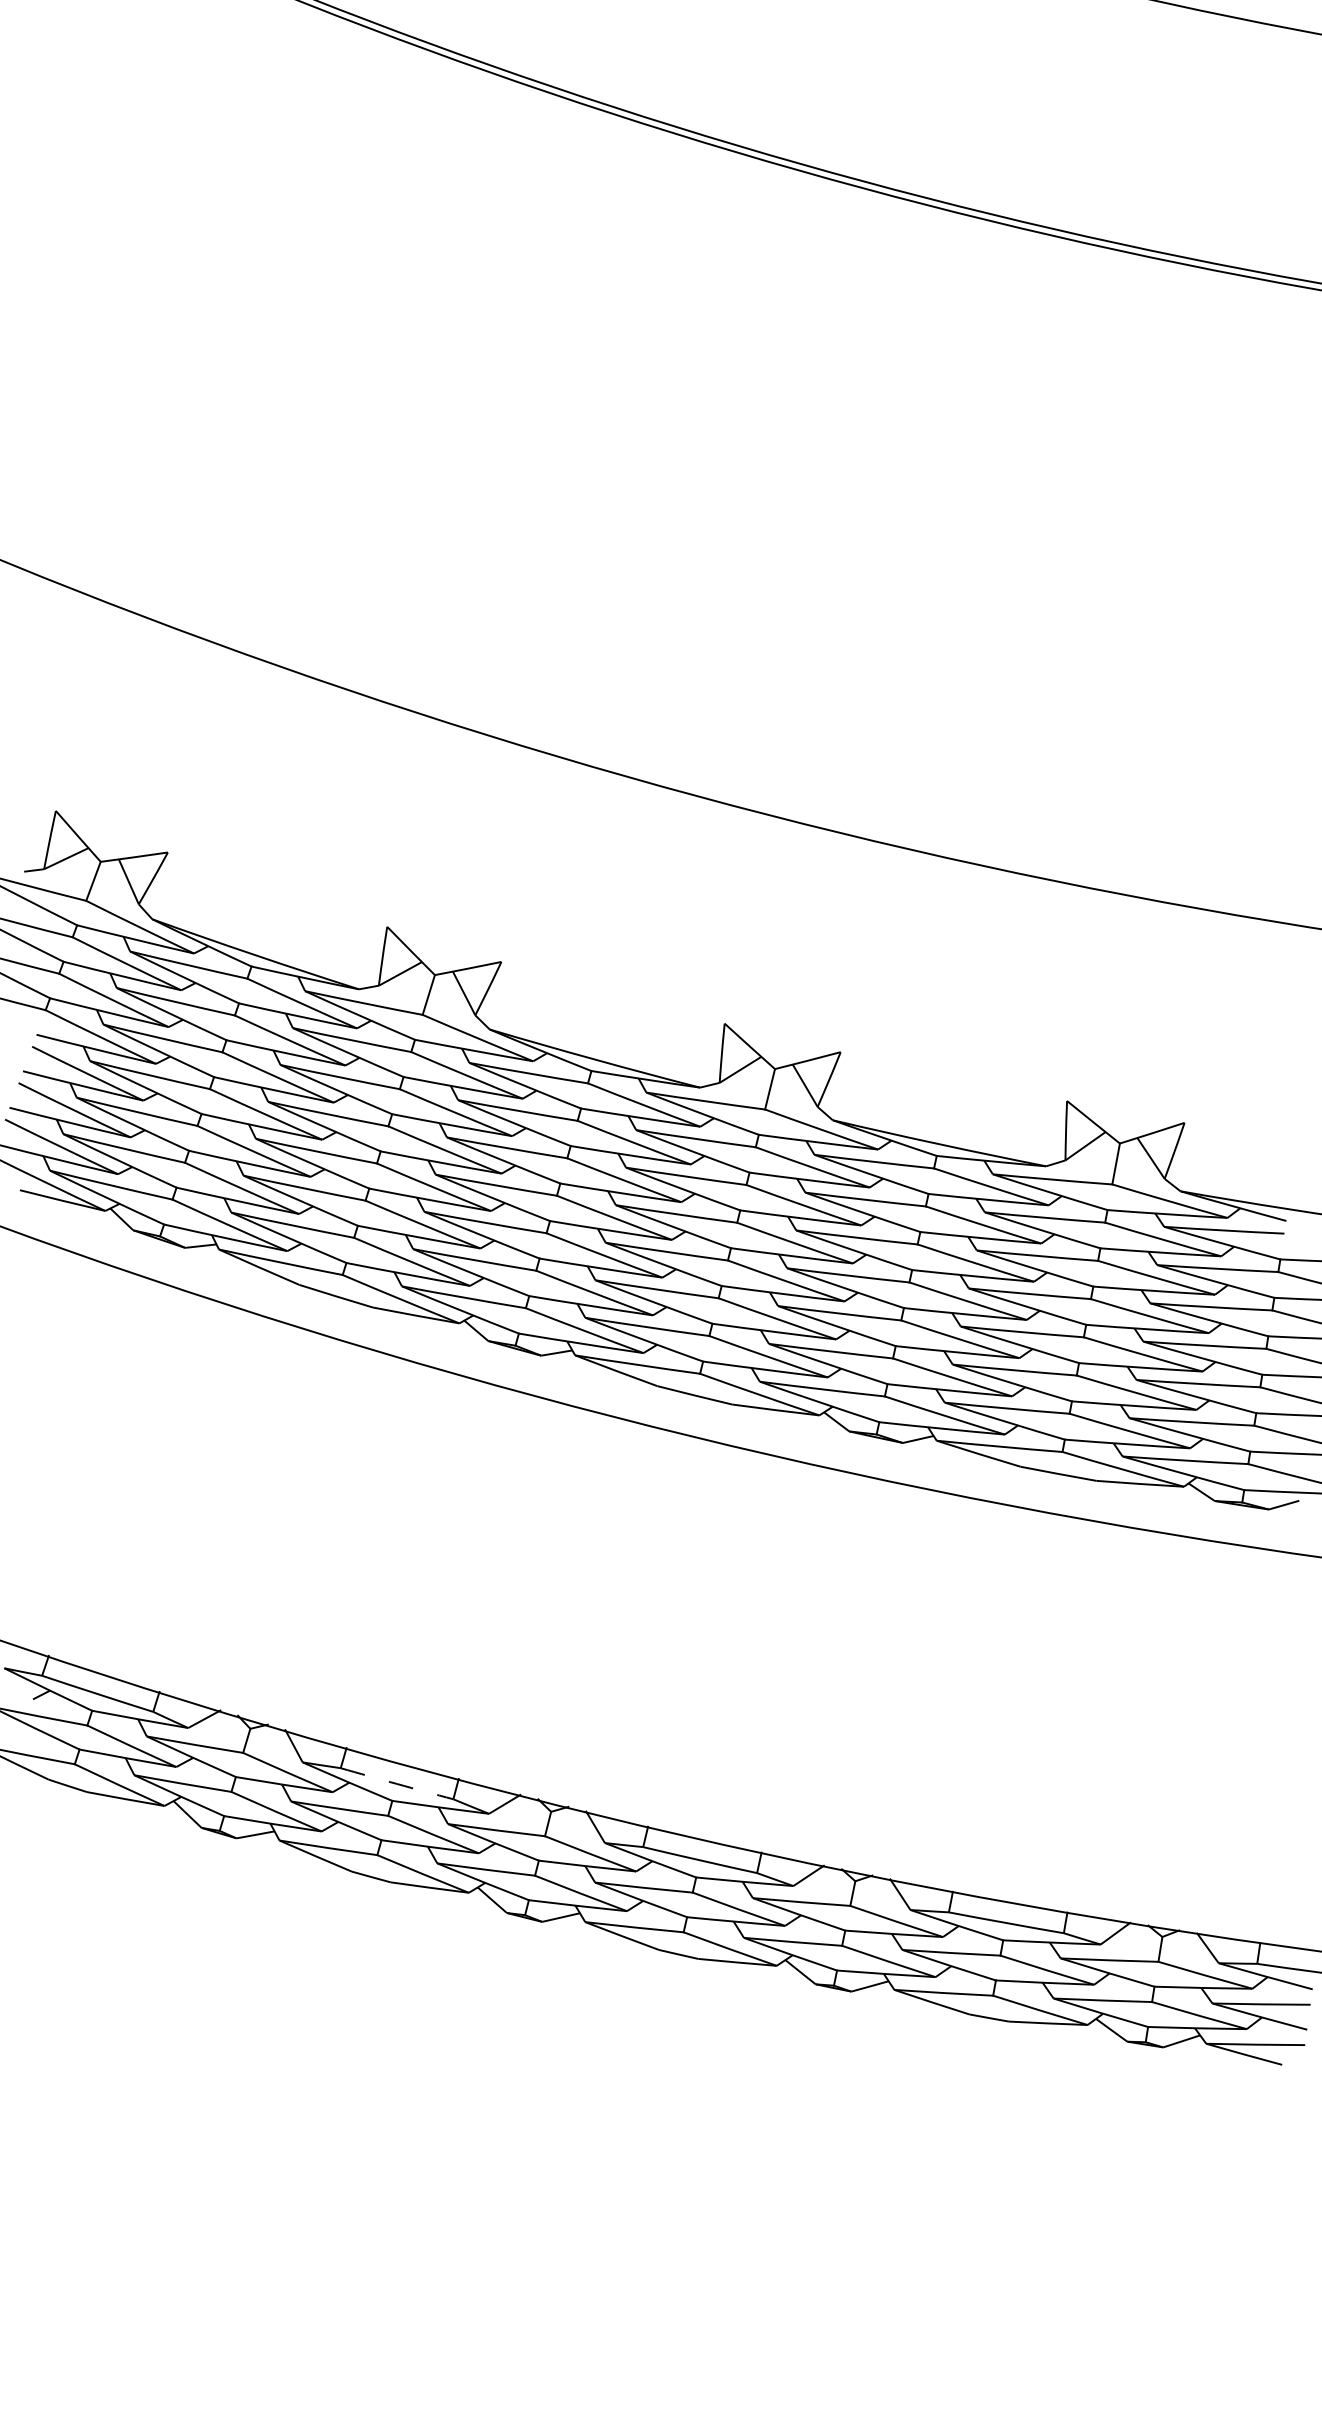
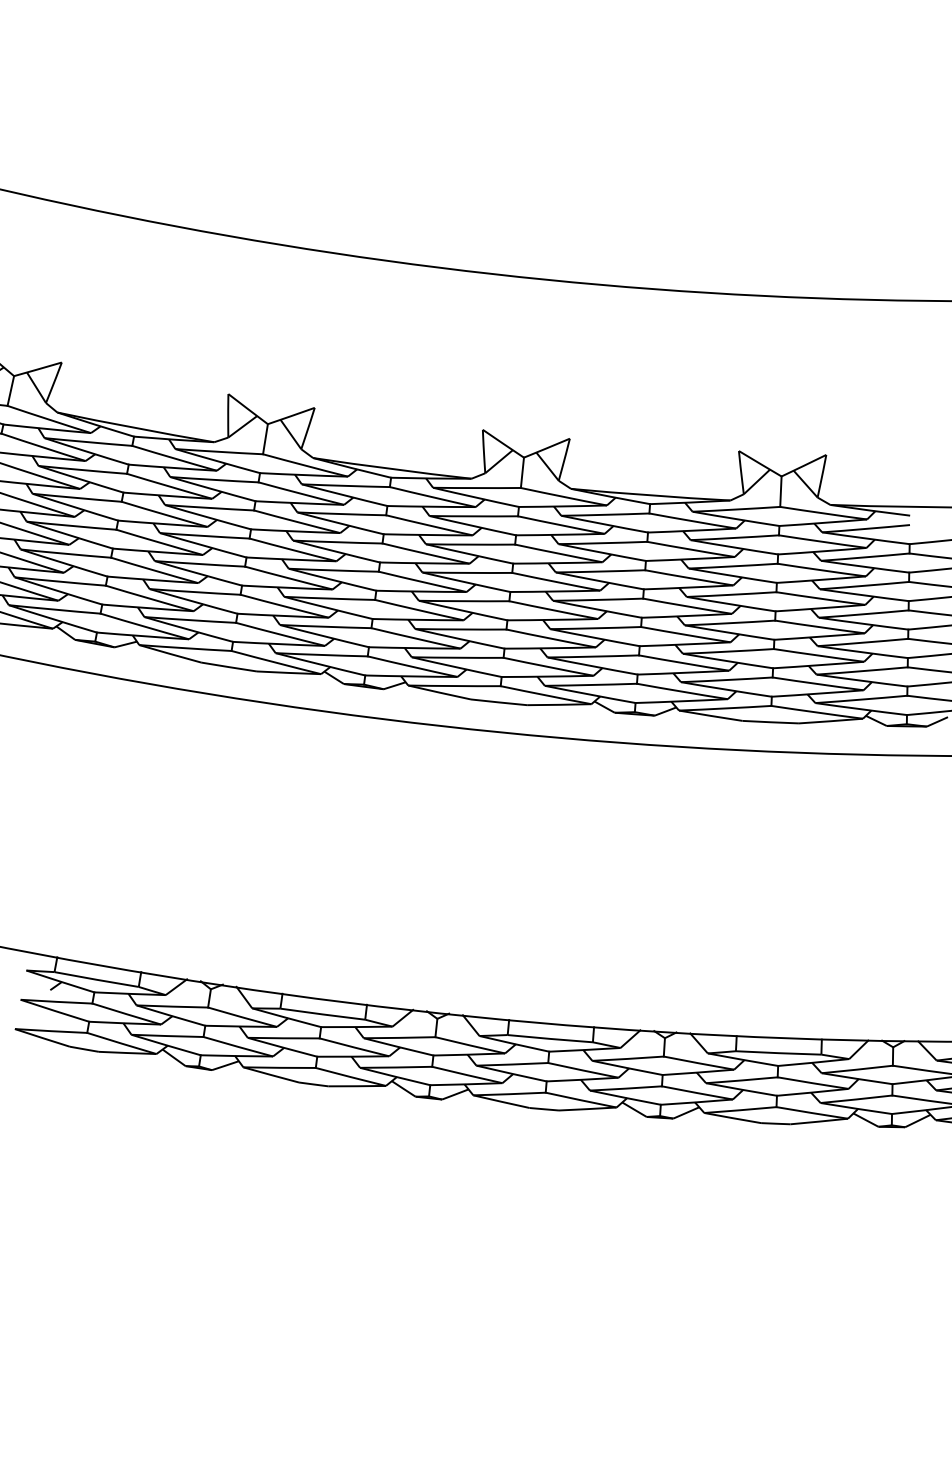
arc: (397, 1783) -> (323, 1013), dashed -> solid

